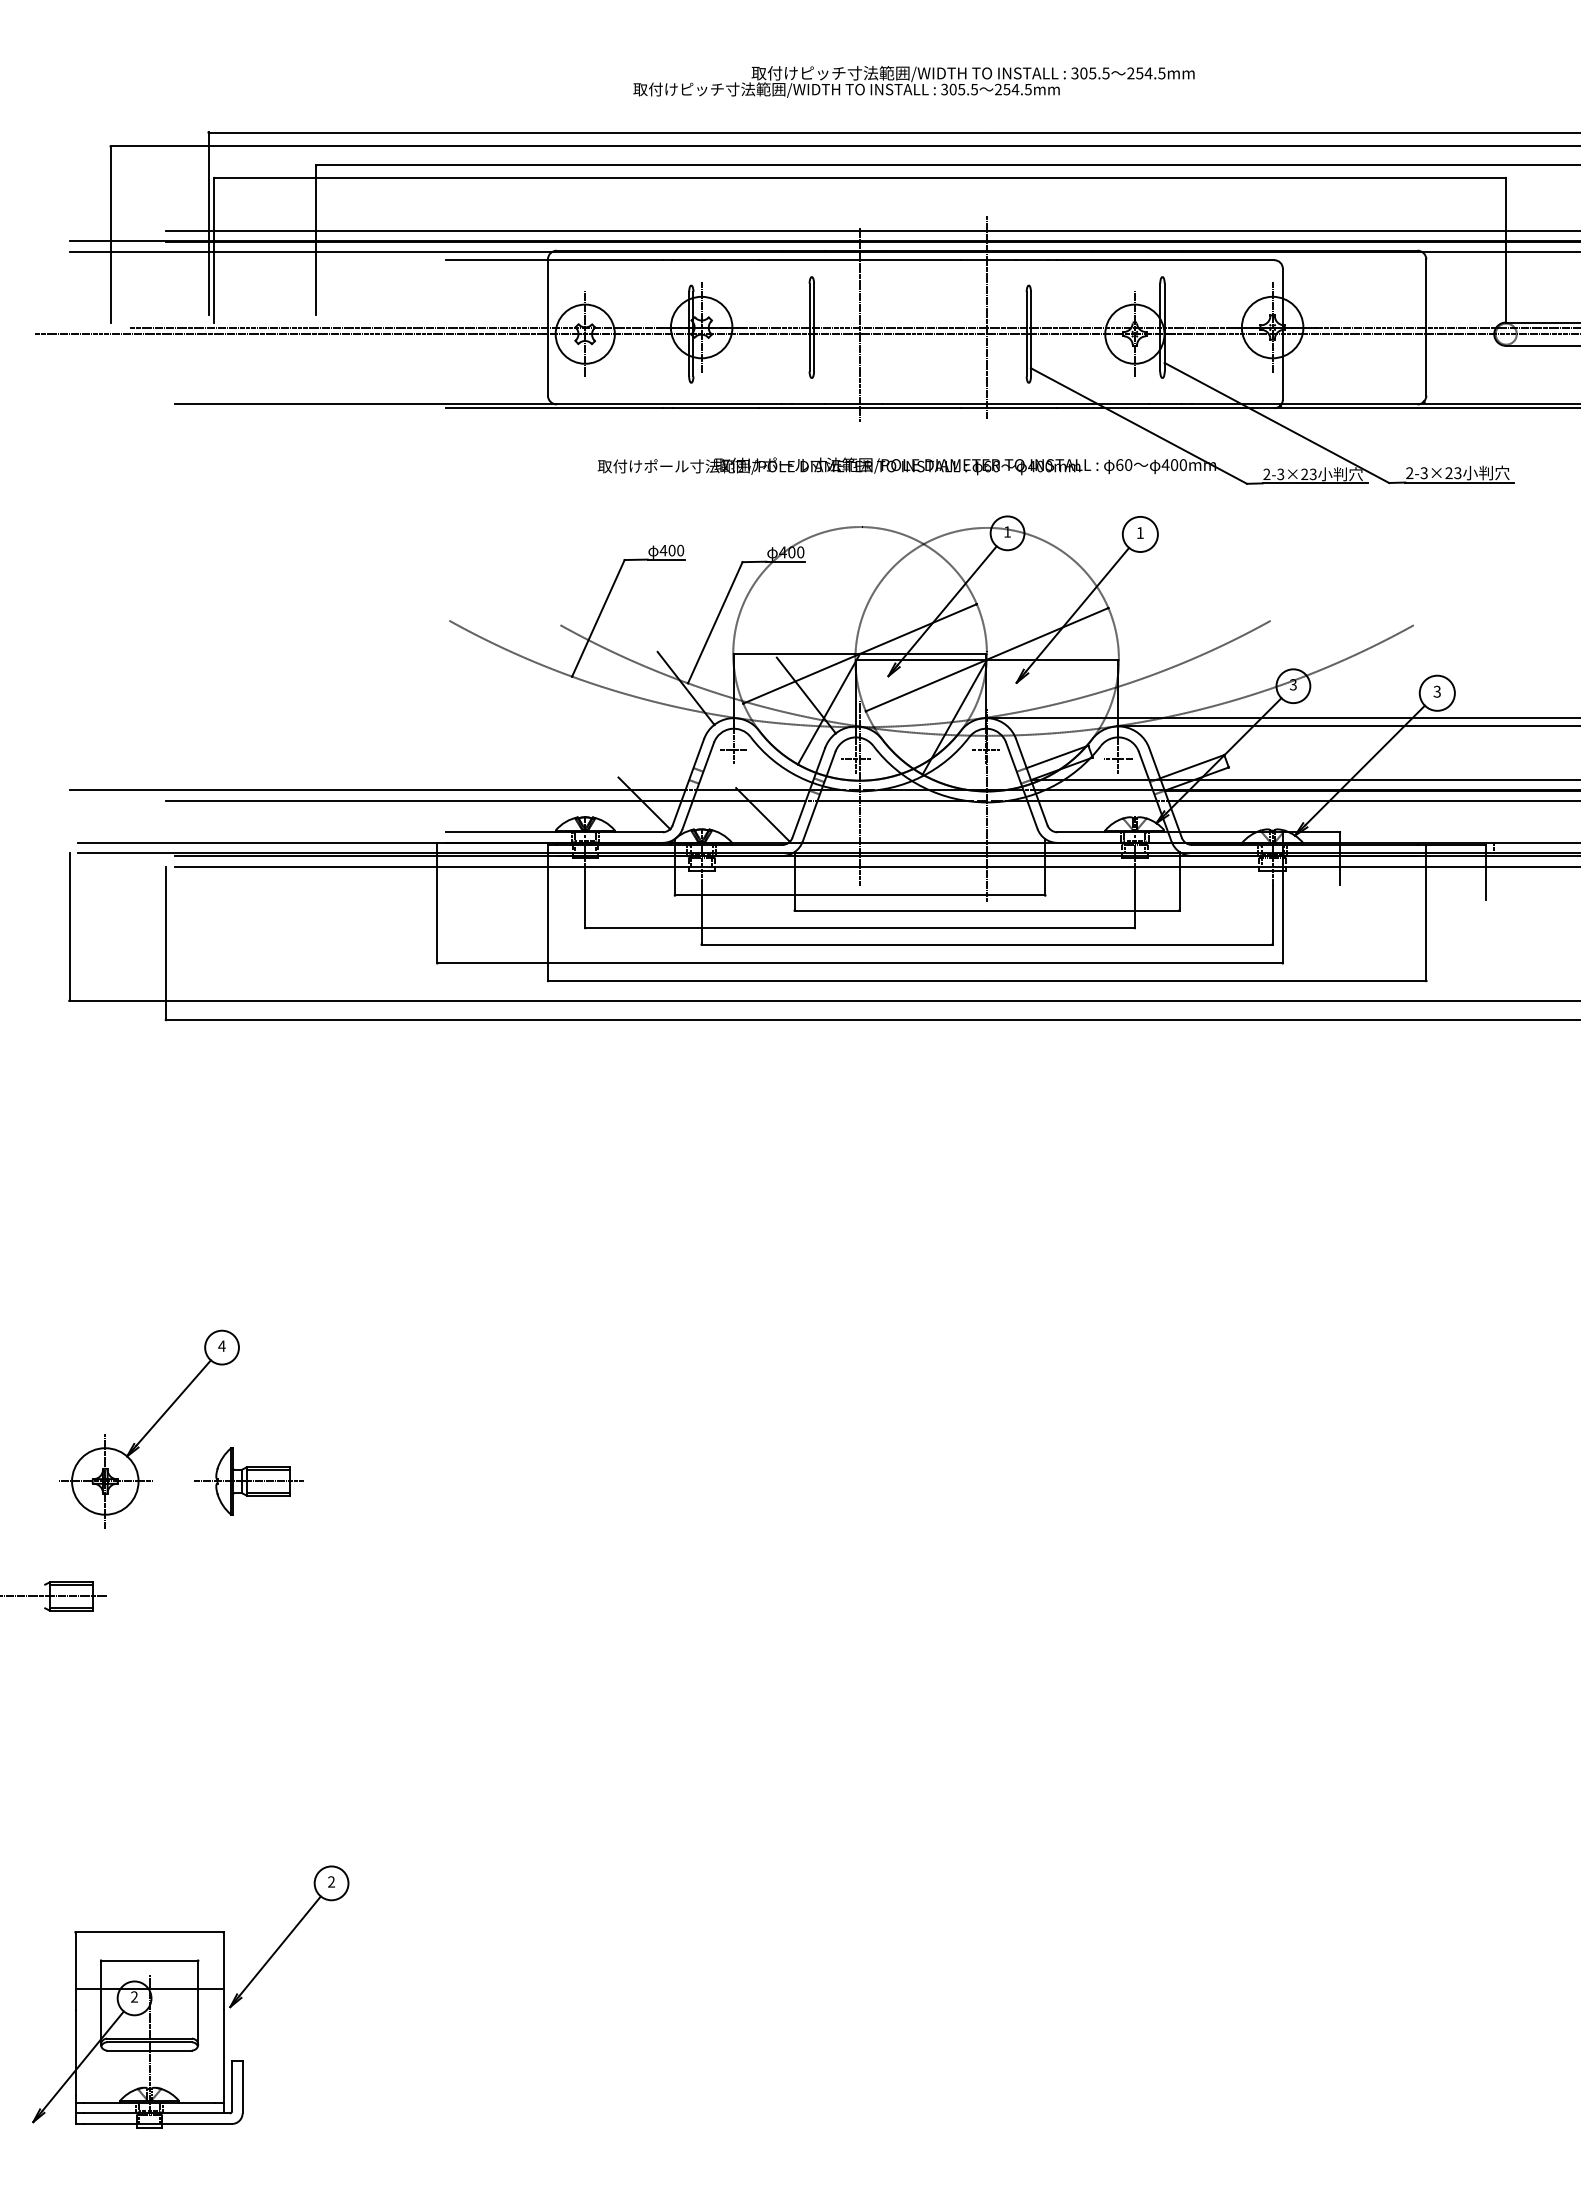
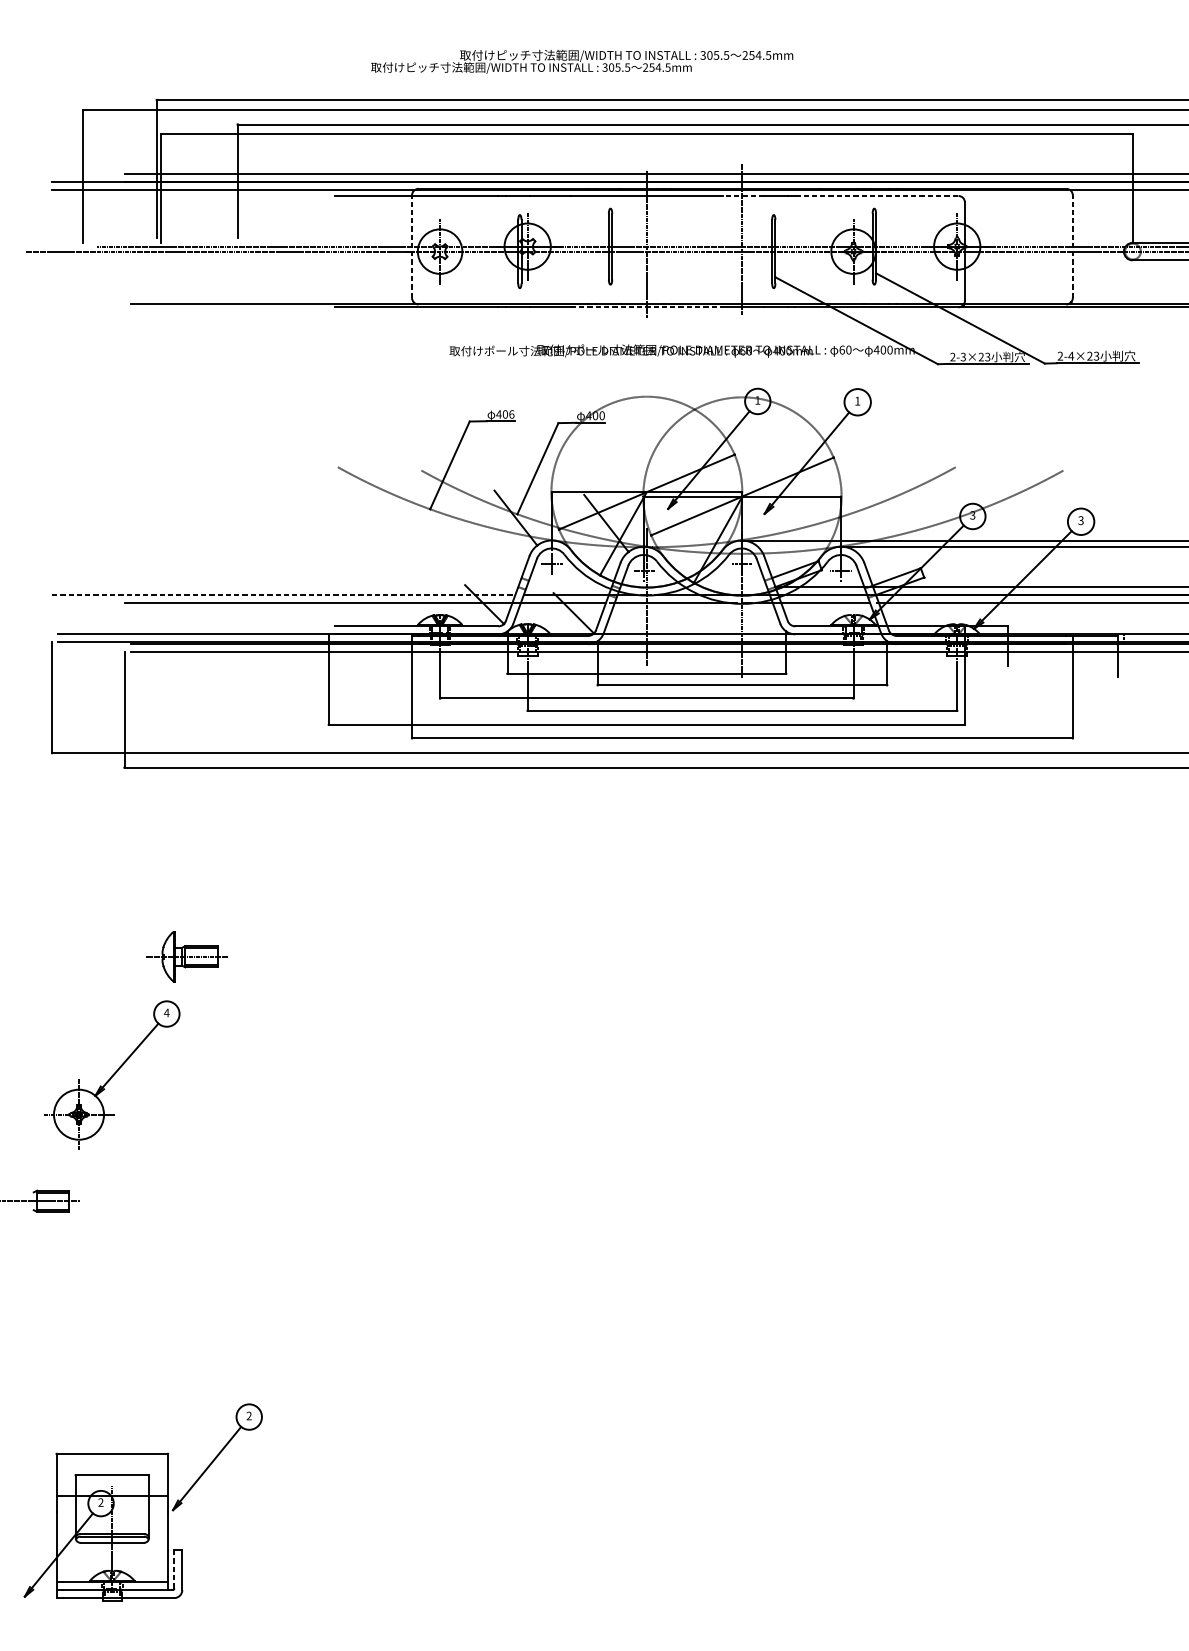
text: (913, 81) -> (581, 61), moved
line: (988, 260) -> (743, 196), solid -> dashed
line: (1166, 260) -> (877, 196), solid -> dashed
line: (547, 327) -> (411, 246), solid -> dashed
line: (1426, 327) -> (1072, 246), solid -> dashed
line: (860, 408) -> (647, 307), solid -> dashed
text: (1424, 473) -> (1071, 356), 2-3×23 -> 2-4×23
text: (680, 550) -> (511, 414), 400 -> 406
line: (378, 790) -> (284, 594), solid -> dashed
part: (248, 1481) -> (186, 956), moved
line: (232, 2085) -> (174, 1569), solid -> dashed

